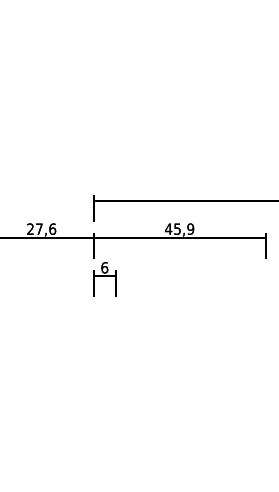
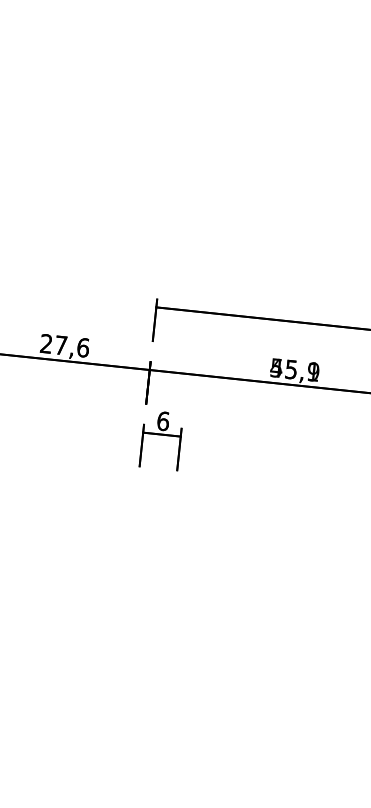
text: (179, 228) -> (294, 368), 45,9 -> 55,1

